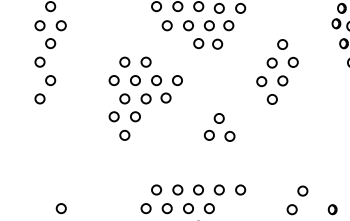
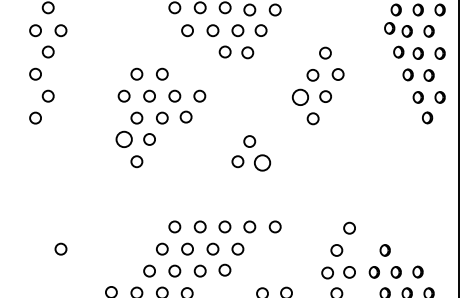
circle: (261, 81) -> (300, 97), size x1.4
circle: (113, 116) -> (123, 139), size x1.4
circle: (229, 136) -> (262, 162), size x1.4

